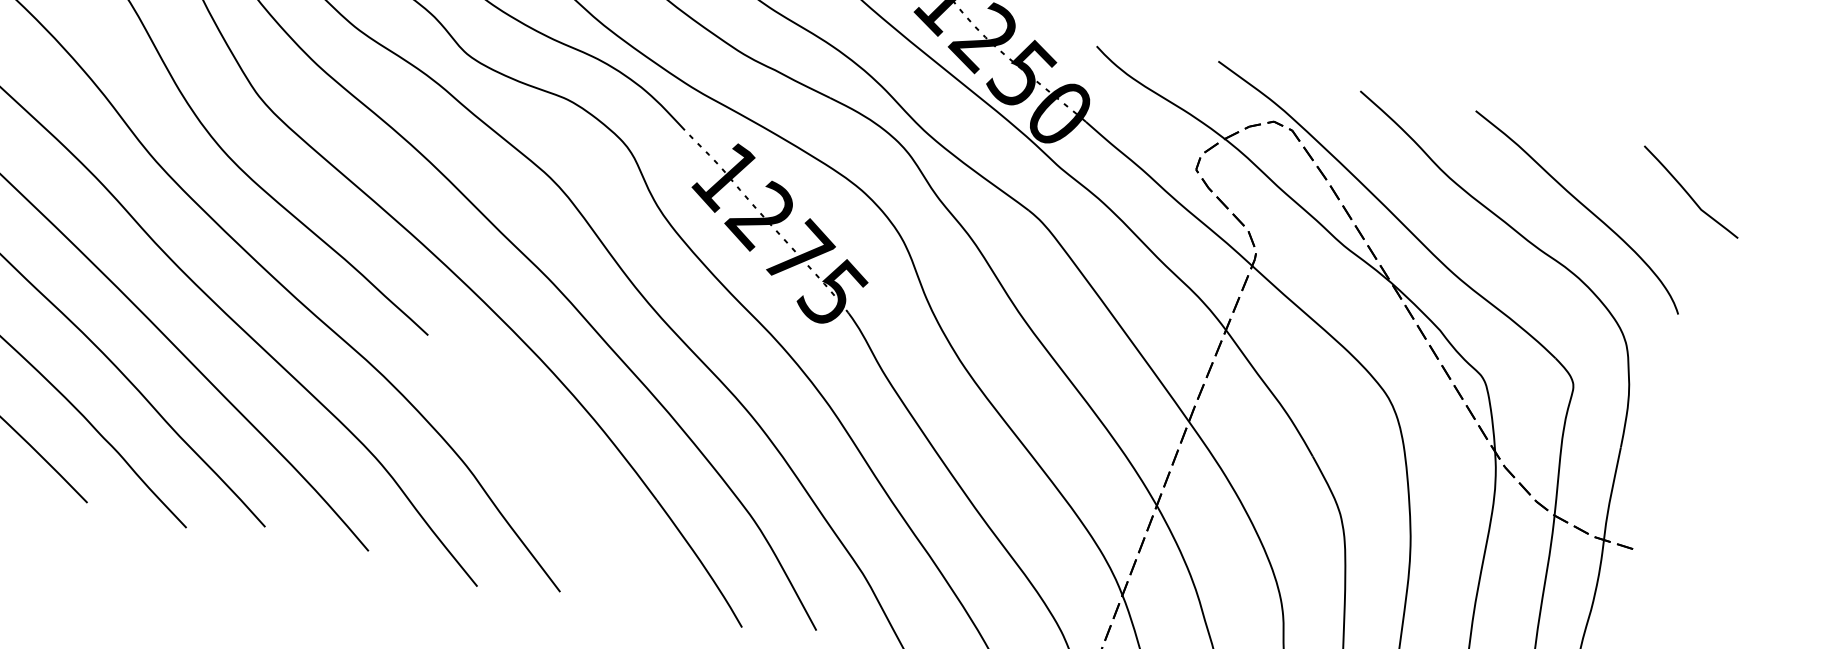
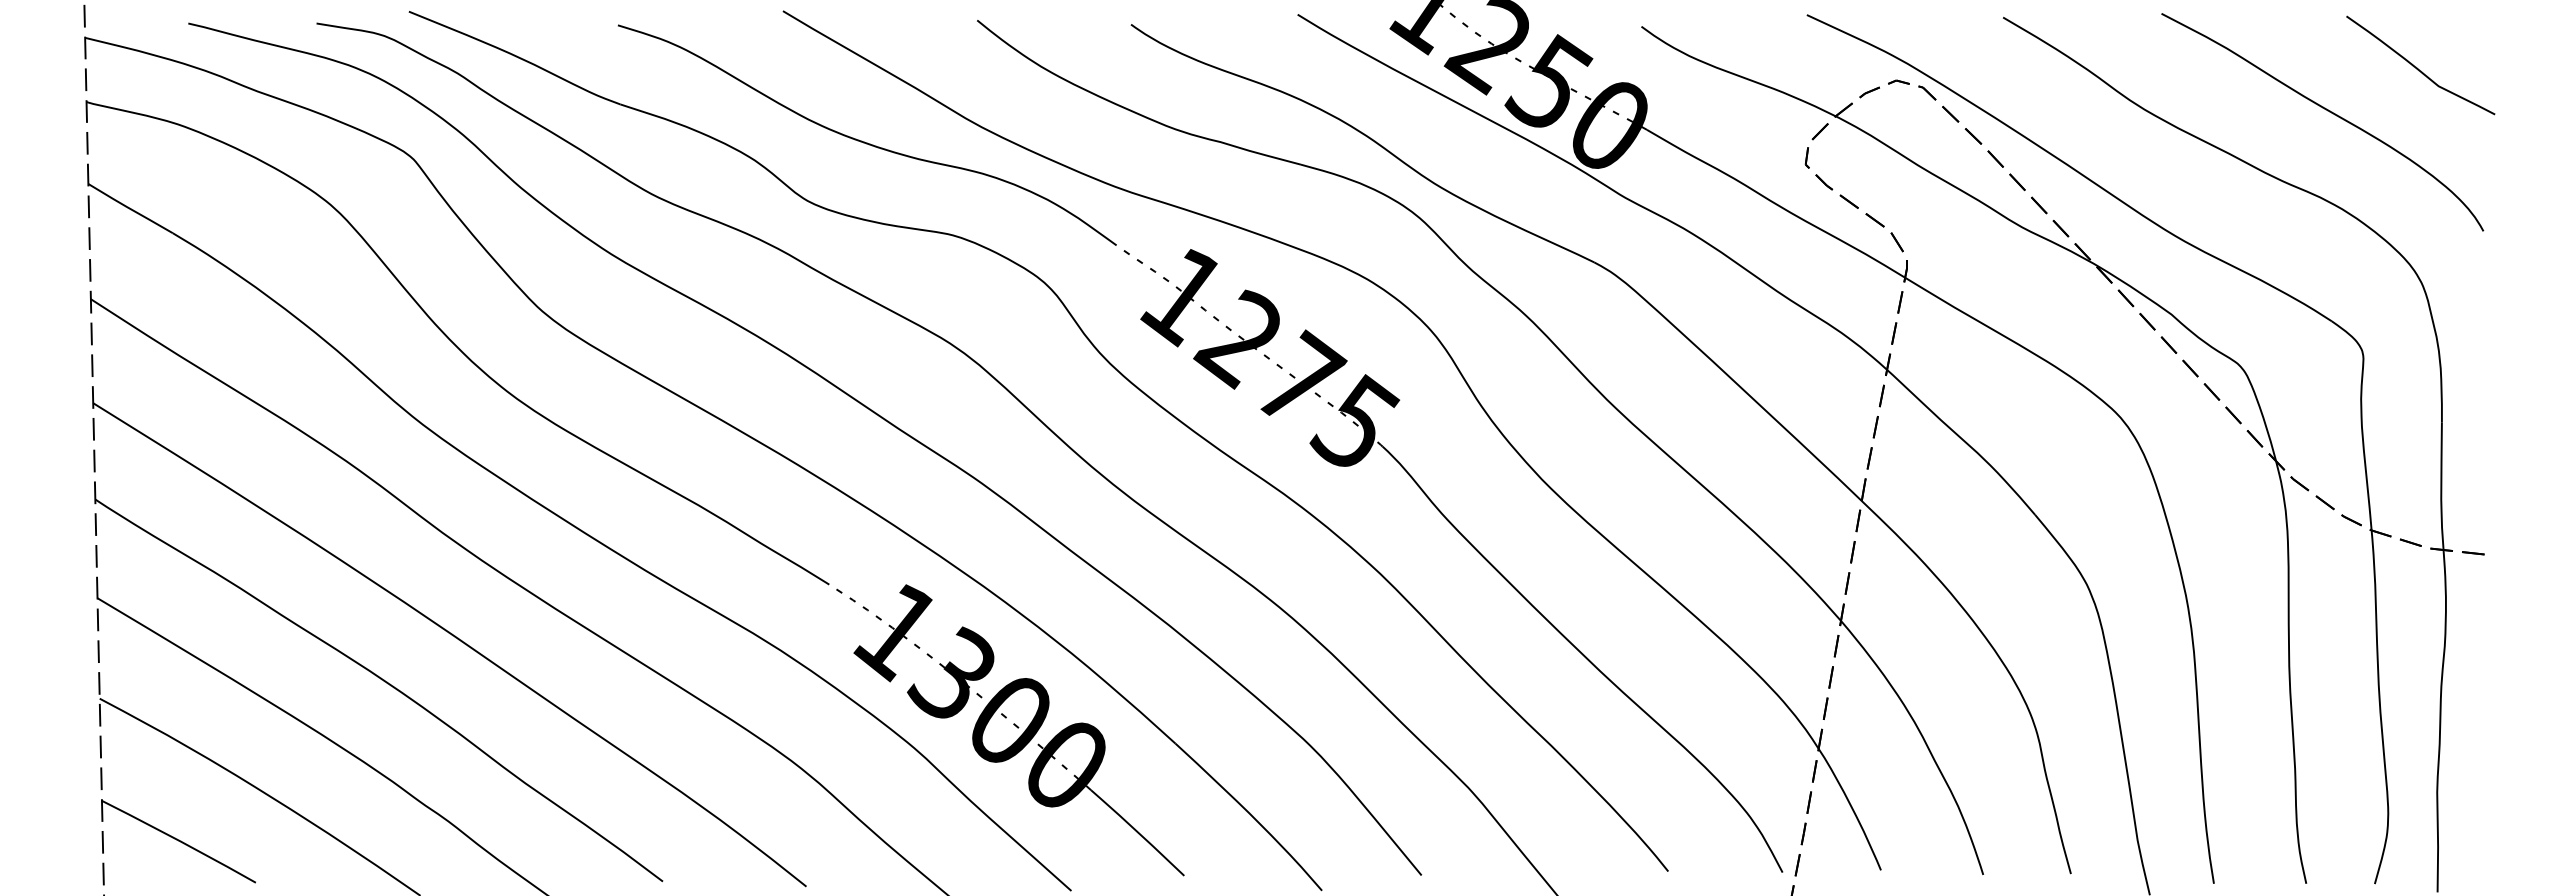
curve: (1688, 193) -> (2417, 67), moved
part: (538, 467) -> (1010, 730), added

